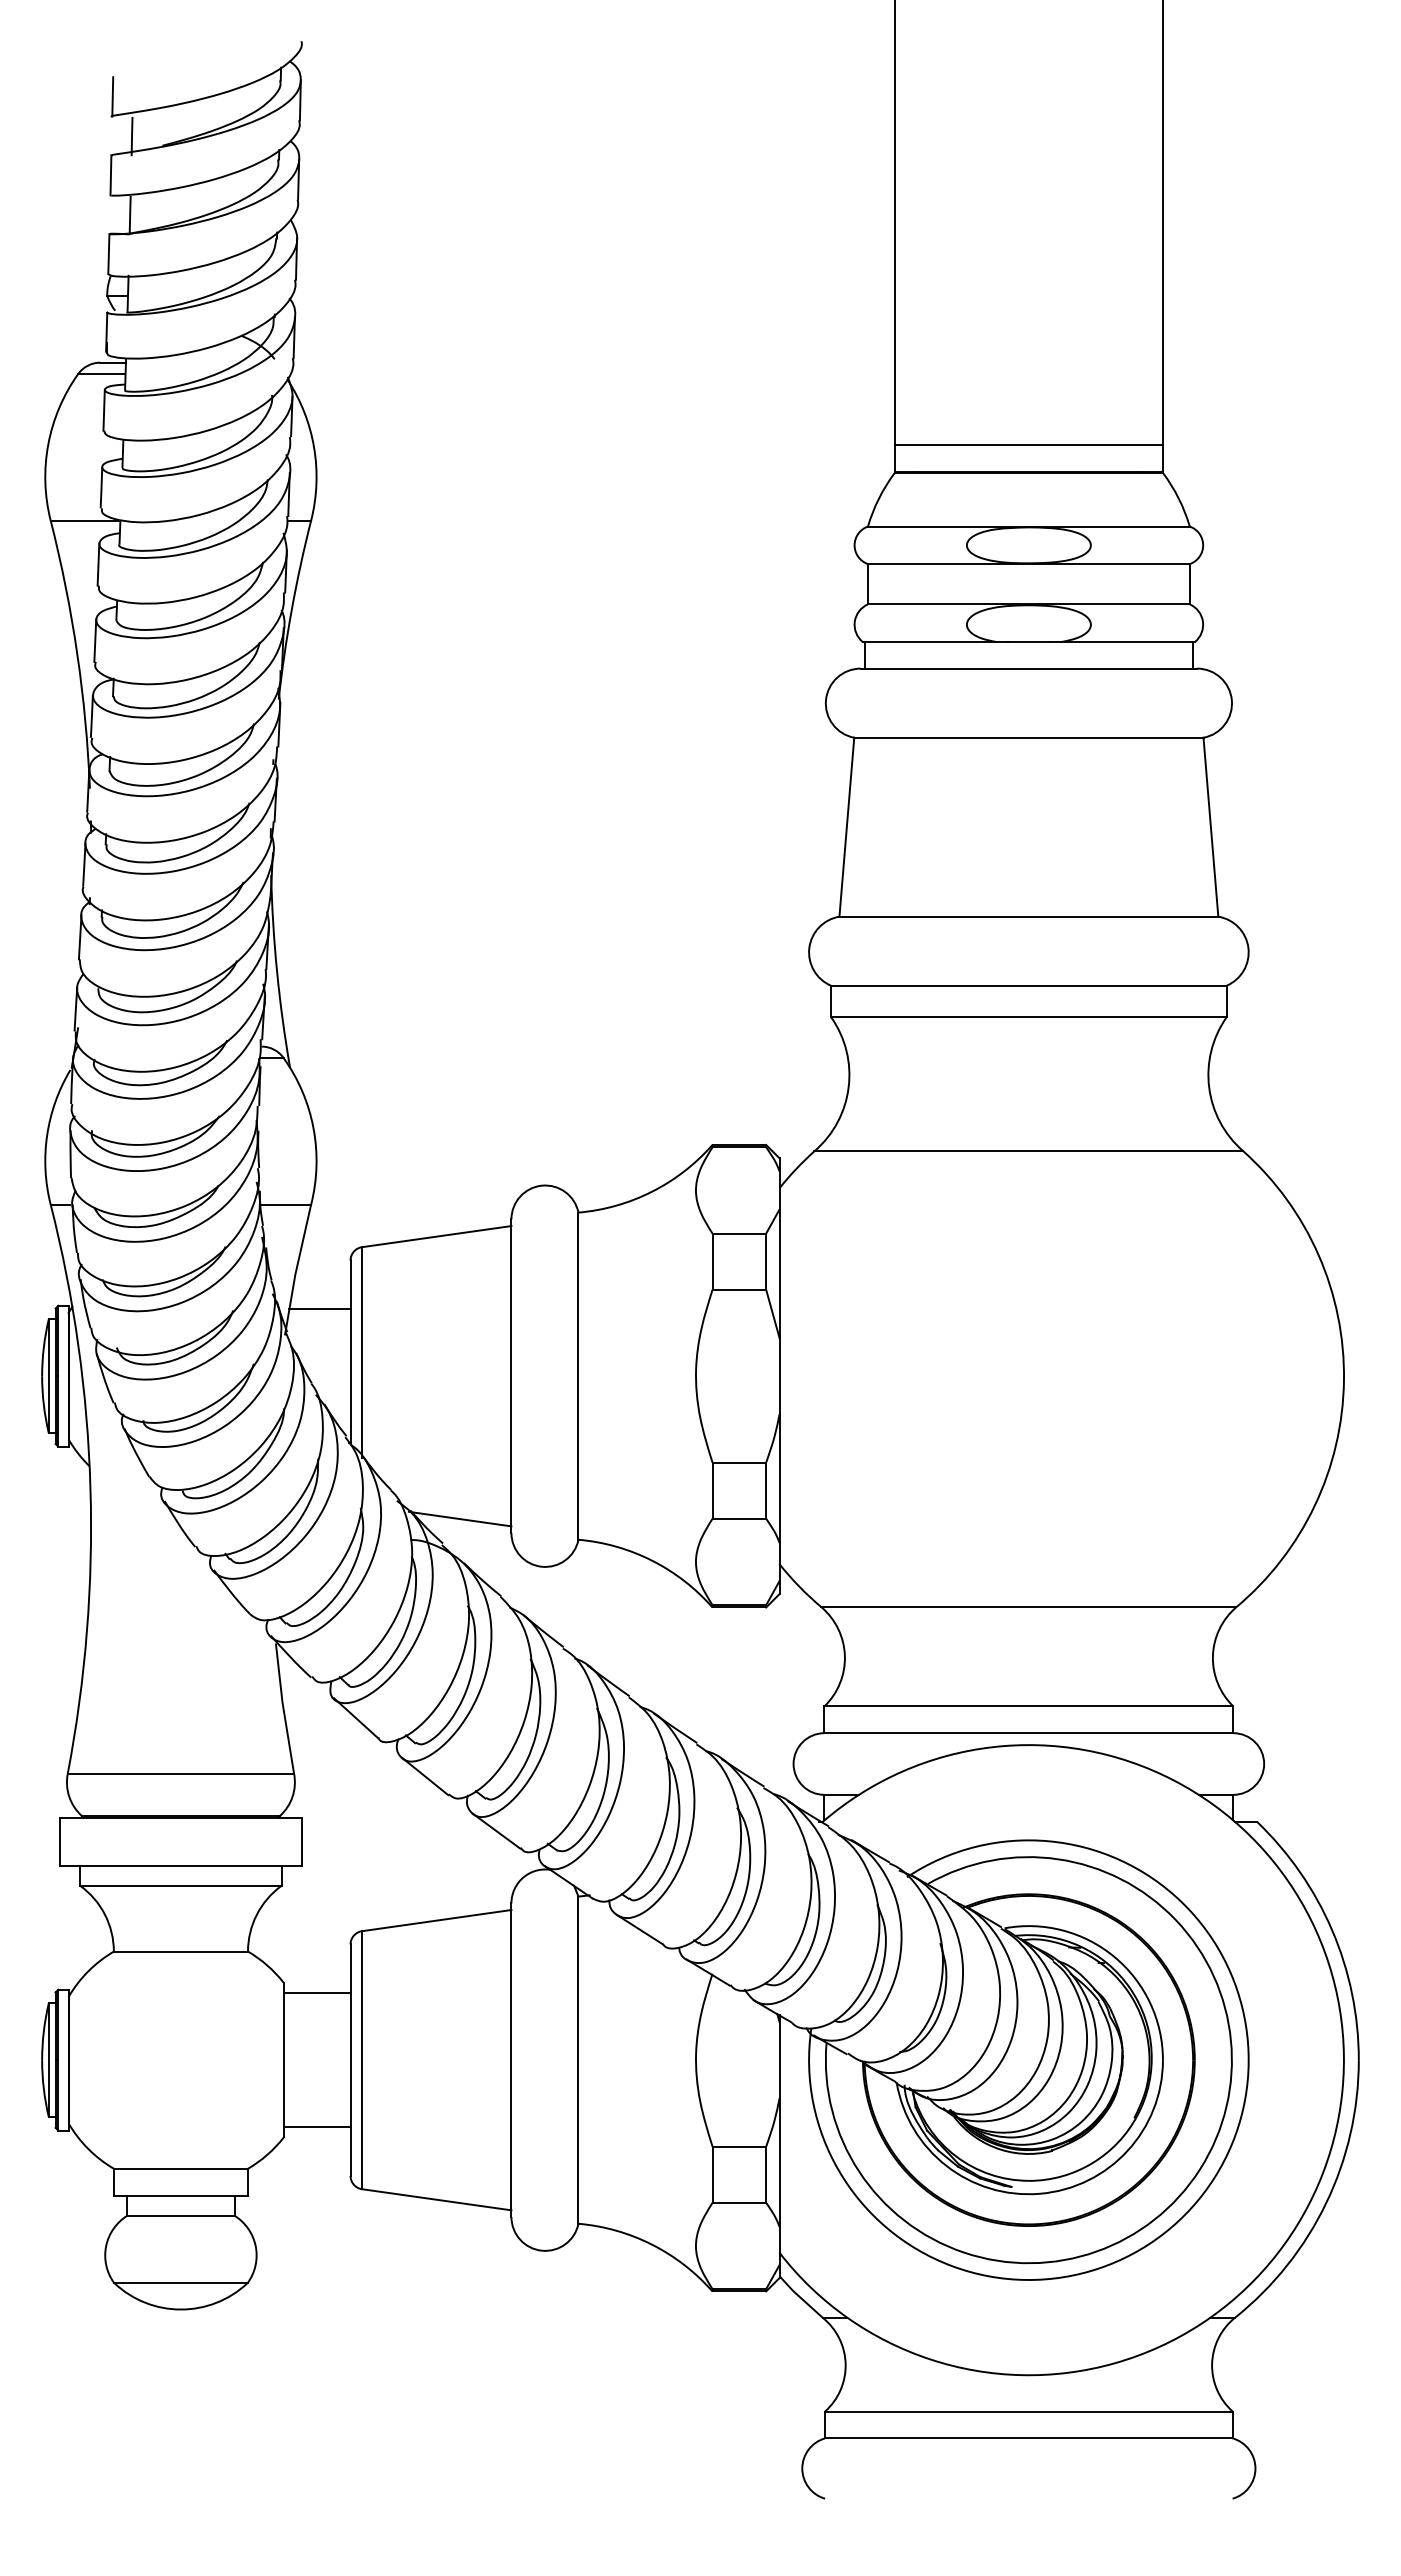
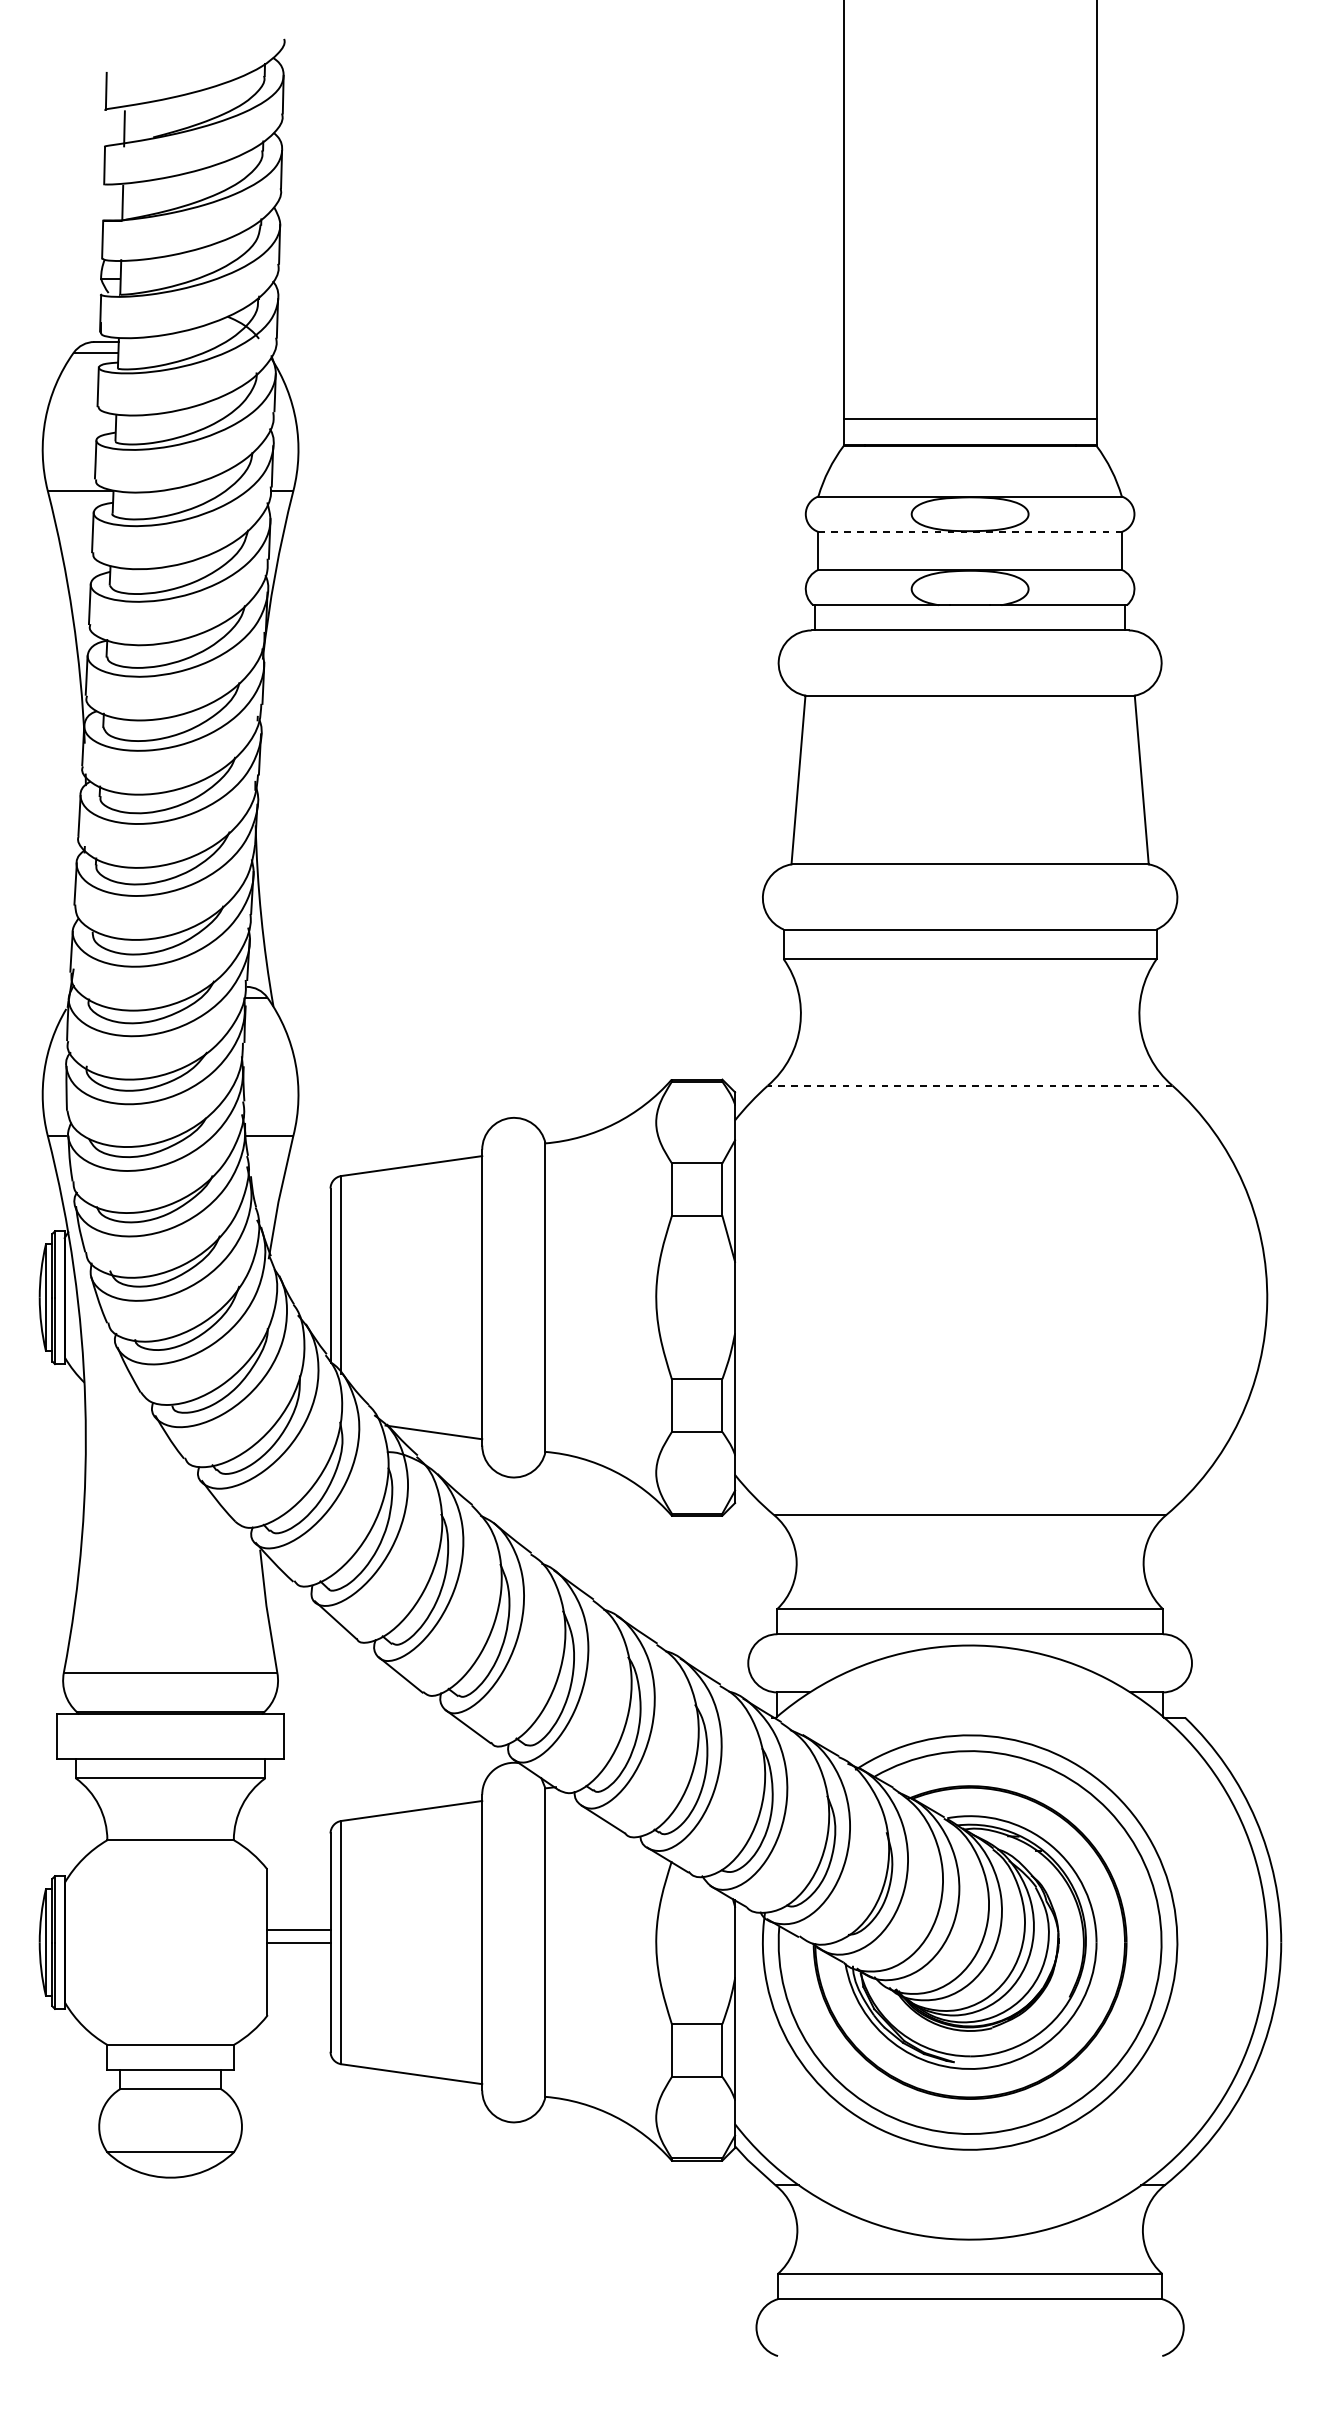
line: (1028, 564) -> (969, 532), solid -> dashed
line: (1028, 1151) -> (969, 1085), solid -> dashed
line: (319, 1309) -> (301, 1234), removed
line: (316, 1993) -> (298, 1943), moved
line: (316, 2127) -> (298, 1930), moved

